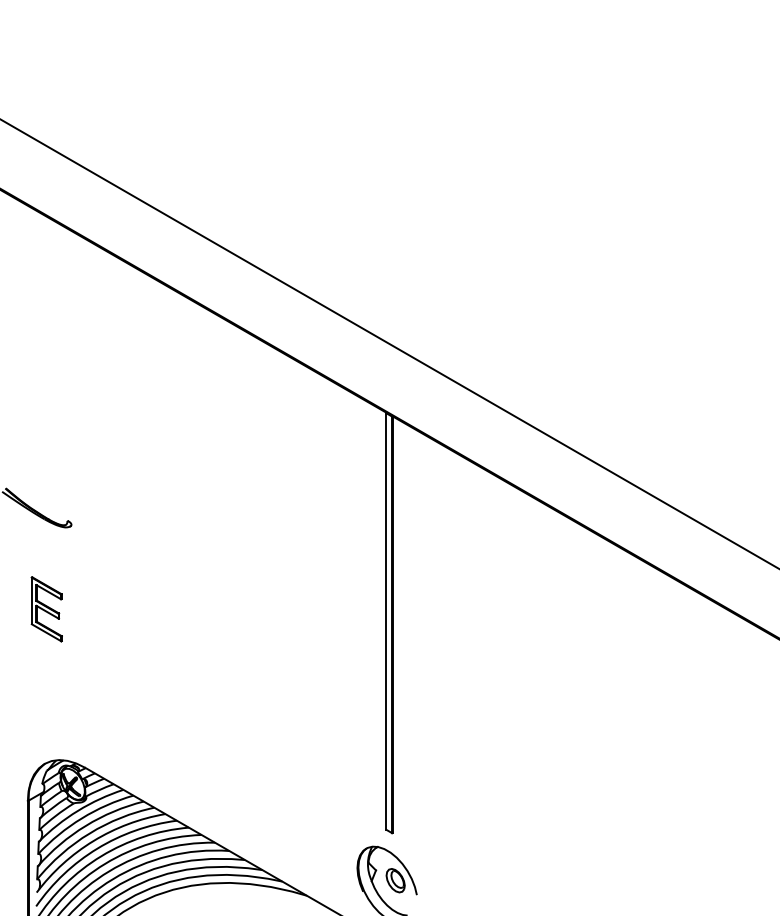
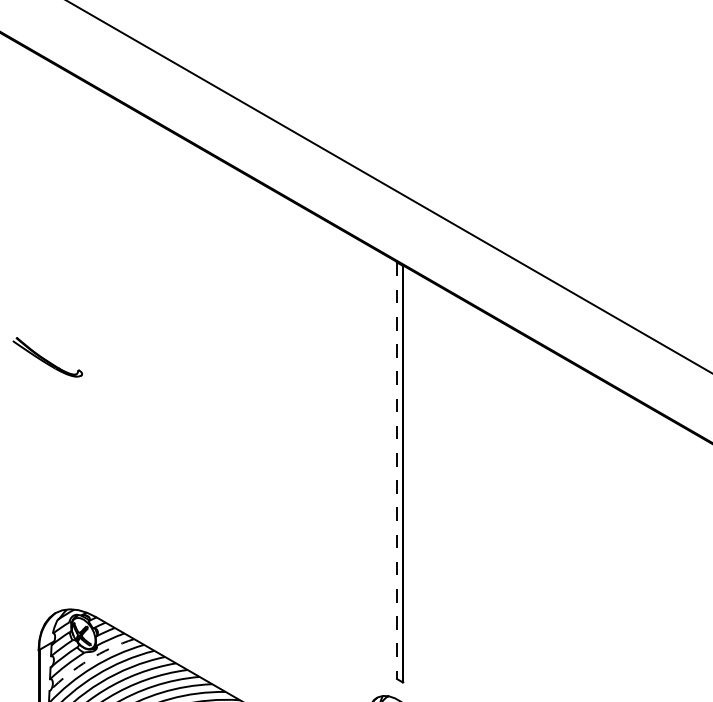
part: (46, 609) -> (57, 458), removed
line: (386, 622) -> (397, 471), solid -> dashed
arc: (78, 810) -> (89, 659), solid -> dashed

